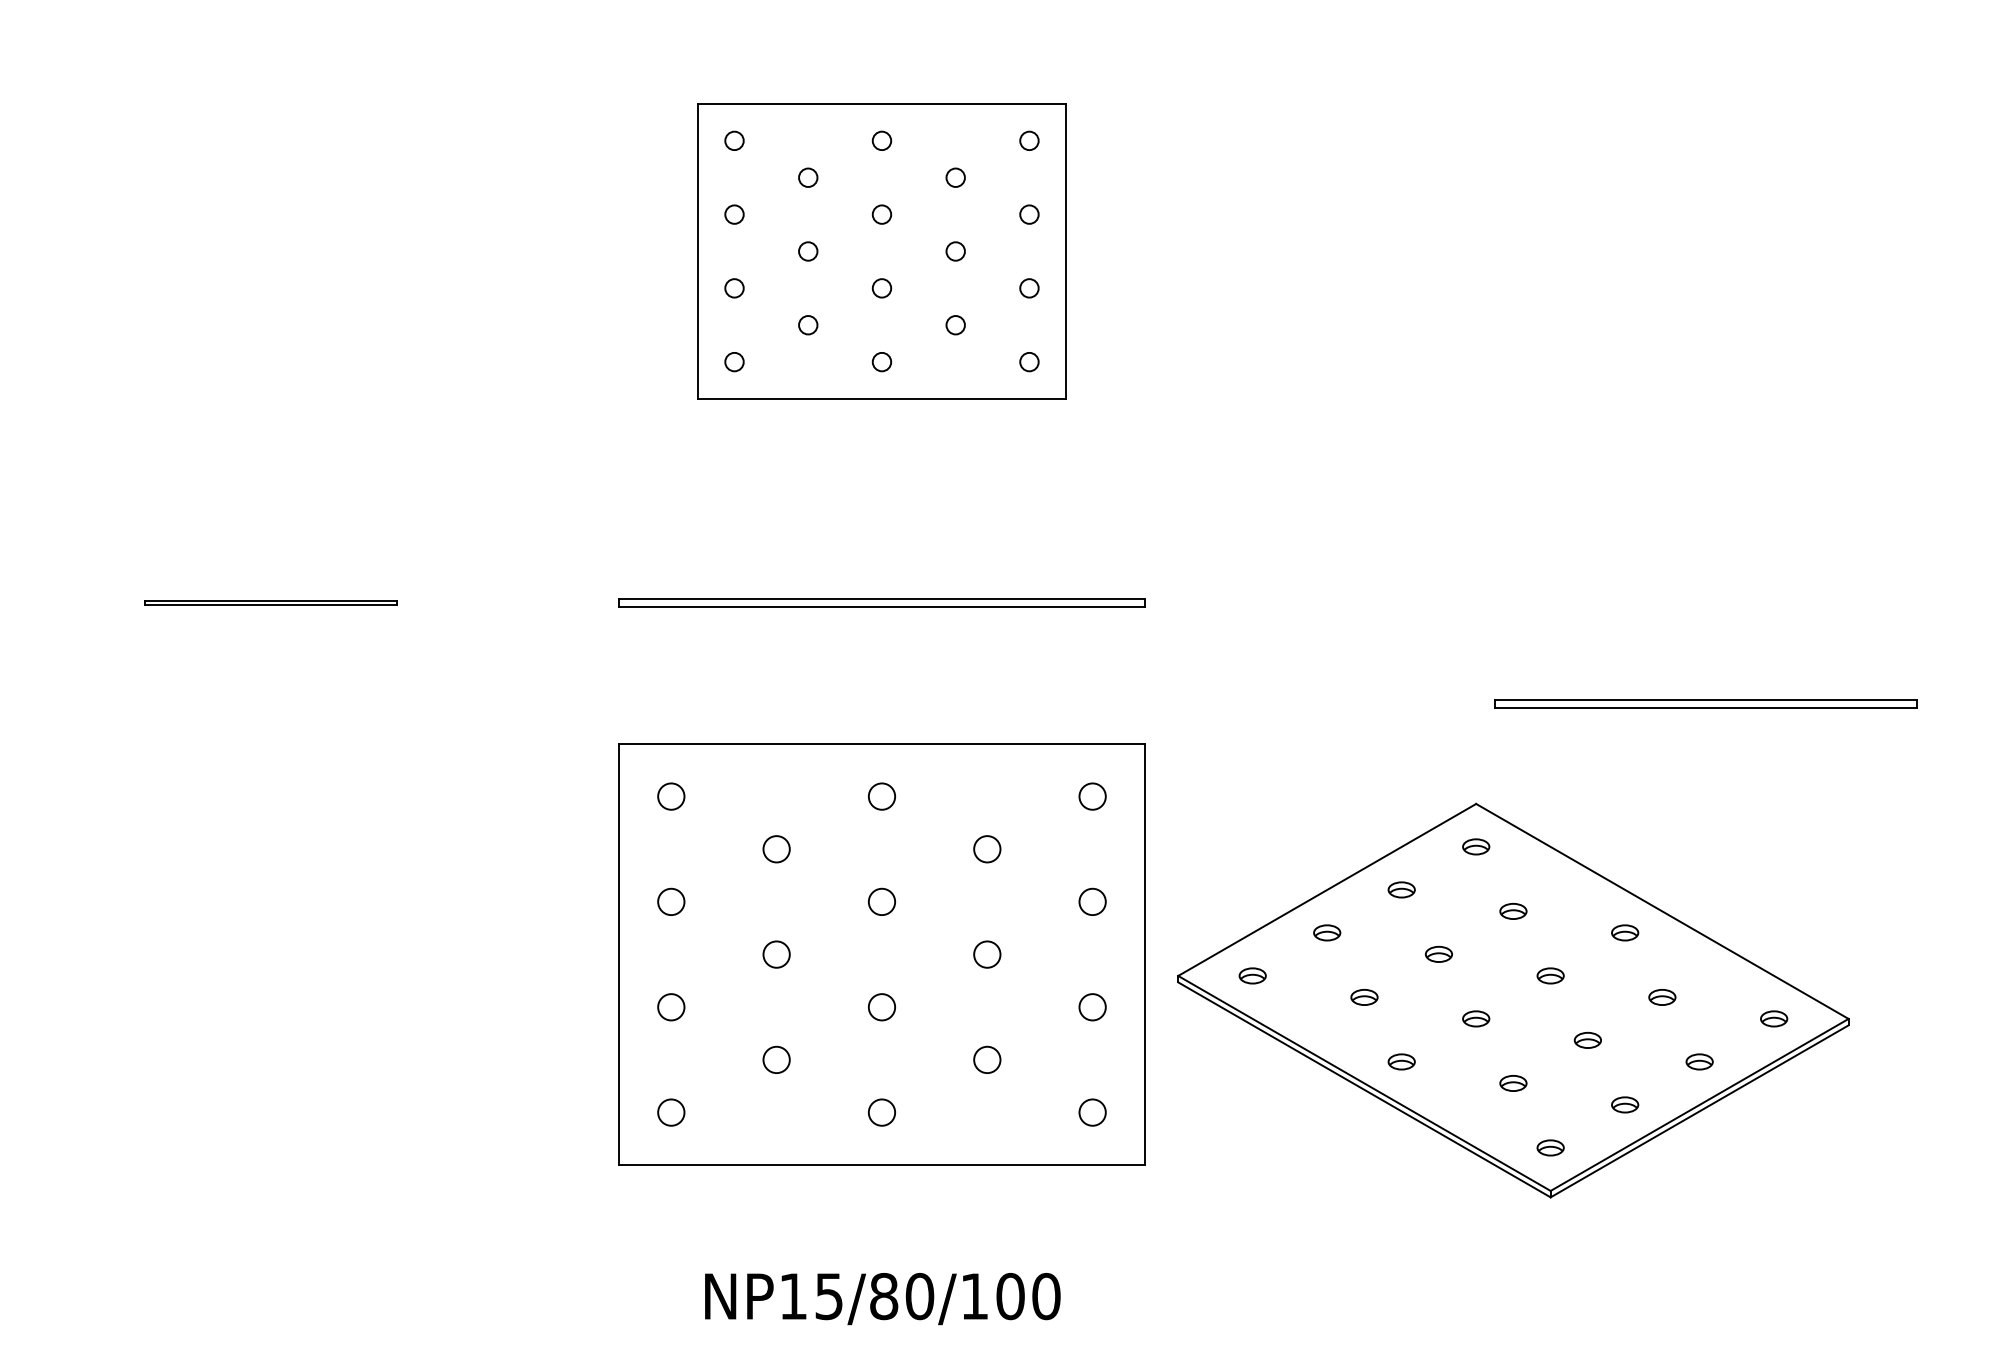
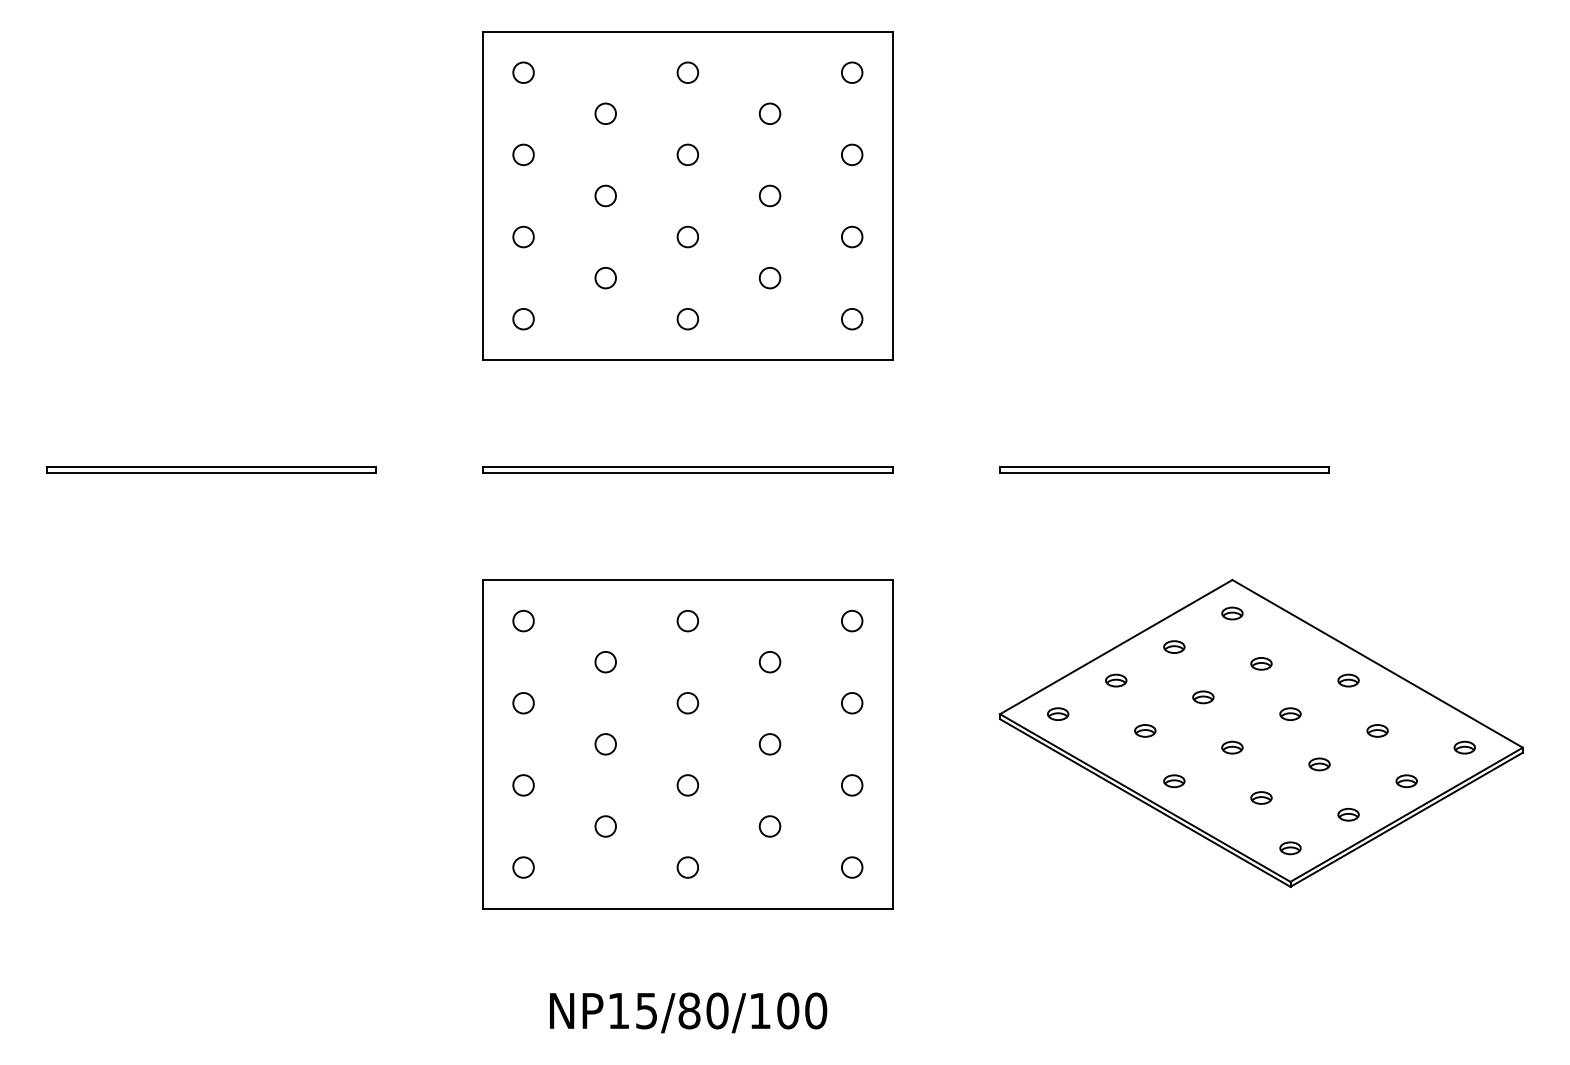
part: (881, 251) -> (687, 195), size x1.43
part: (270, 602) -> (210, 469), size x1.67
part: (1705, 703) -> (1164, 469), moved
part: (1513, 1000) -> (1261, 733), moved

